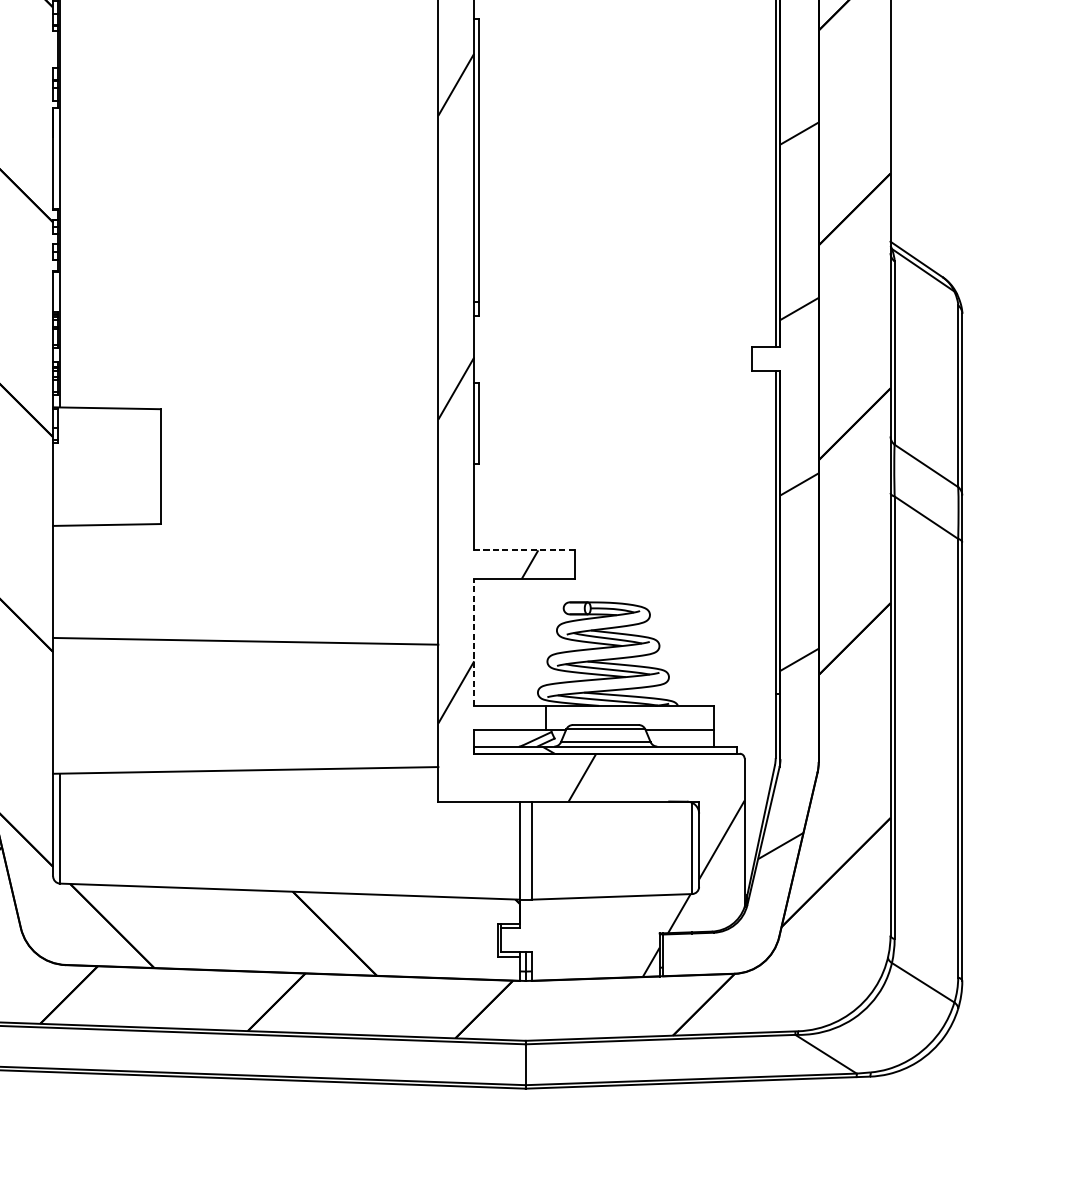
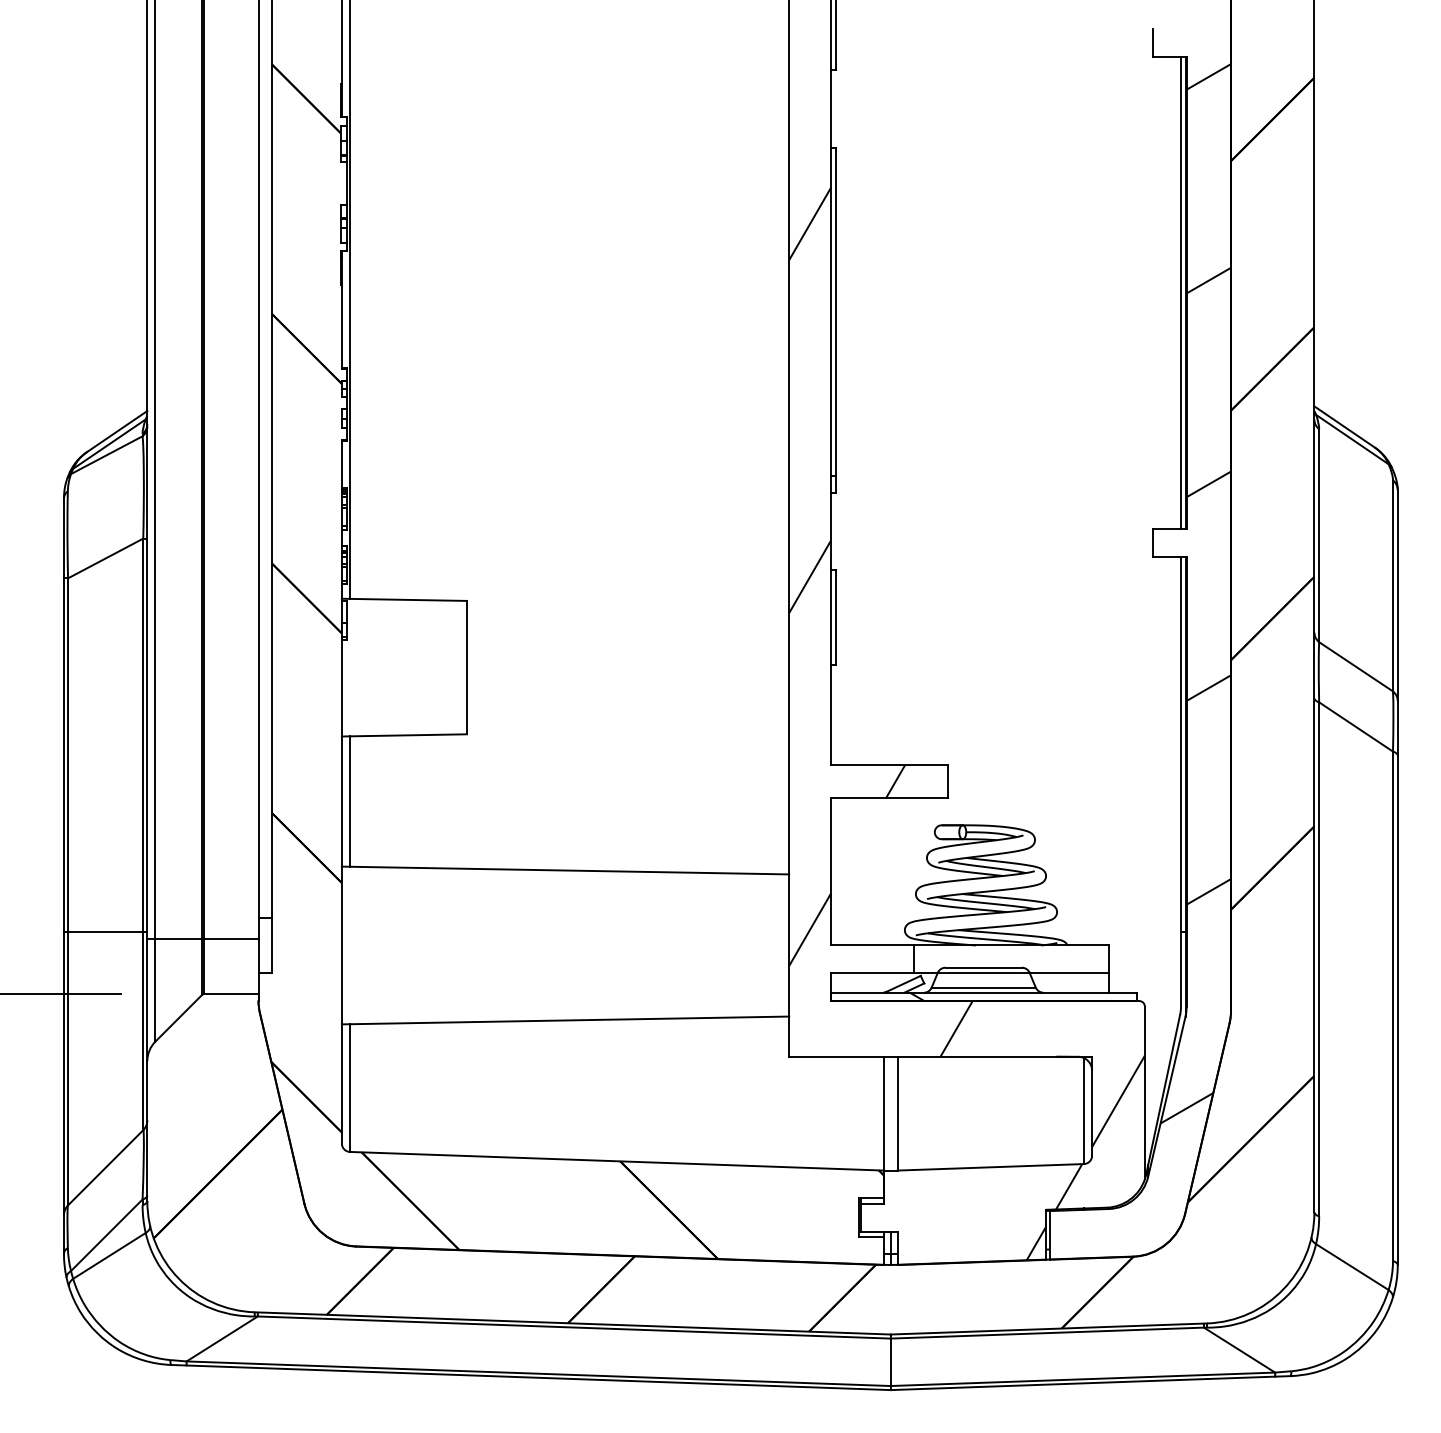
line: (523, 550) -> (888, 764), dashed -> solid
line: (59, 581) -> (349, 801), added
line: (473, 642) -> (830, 871), dashed -> solid

